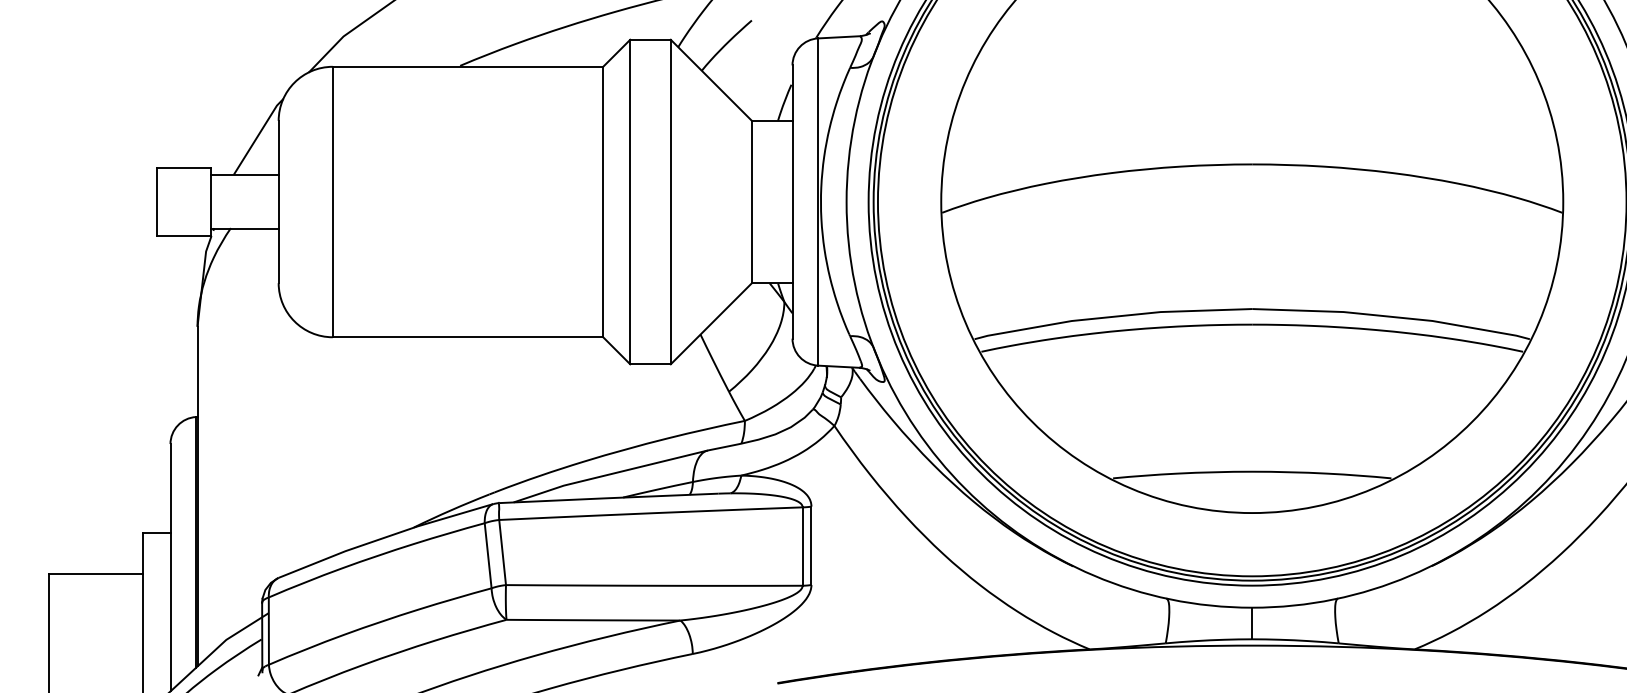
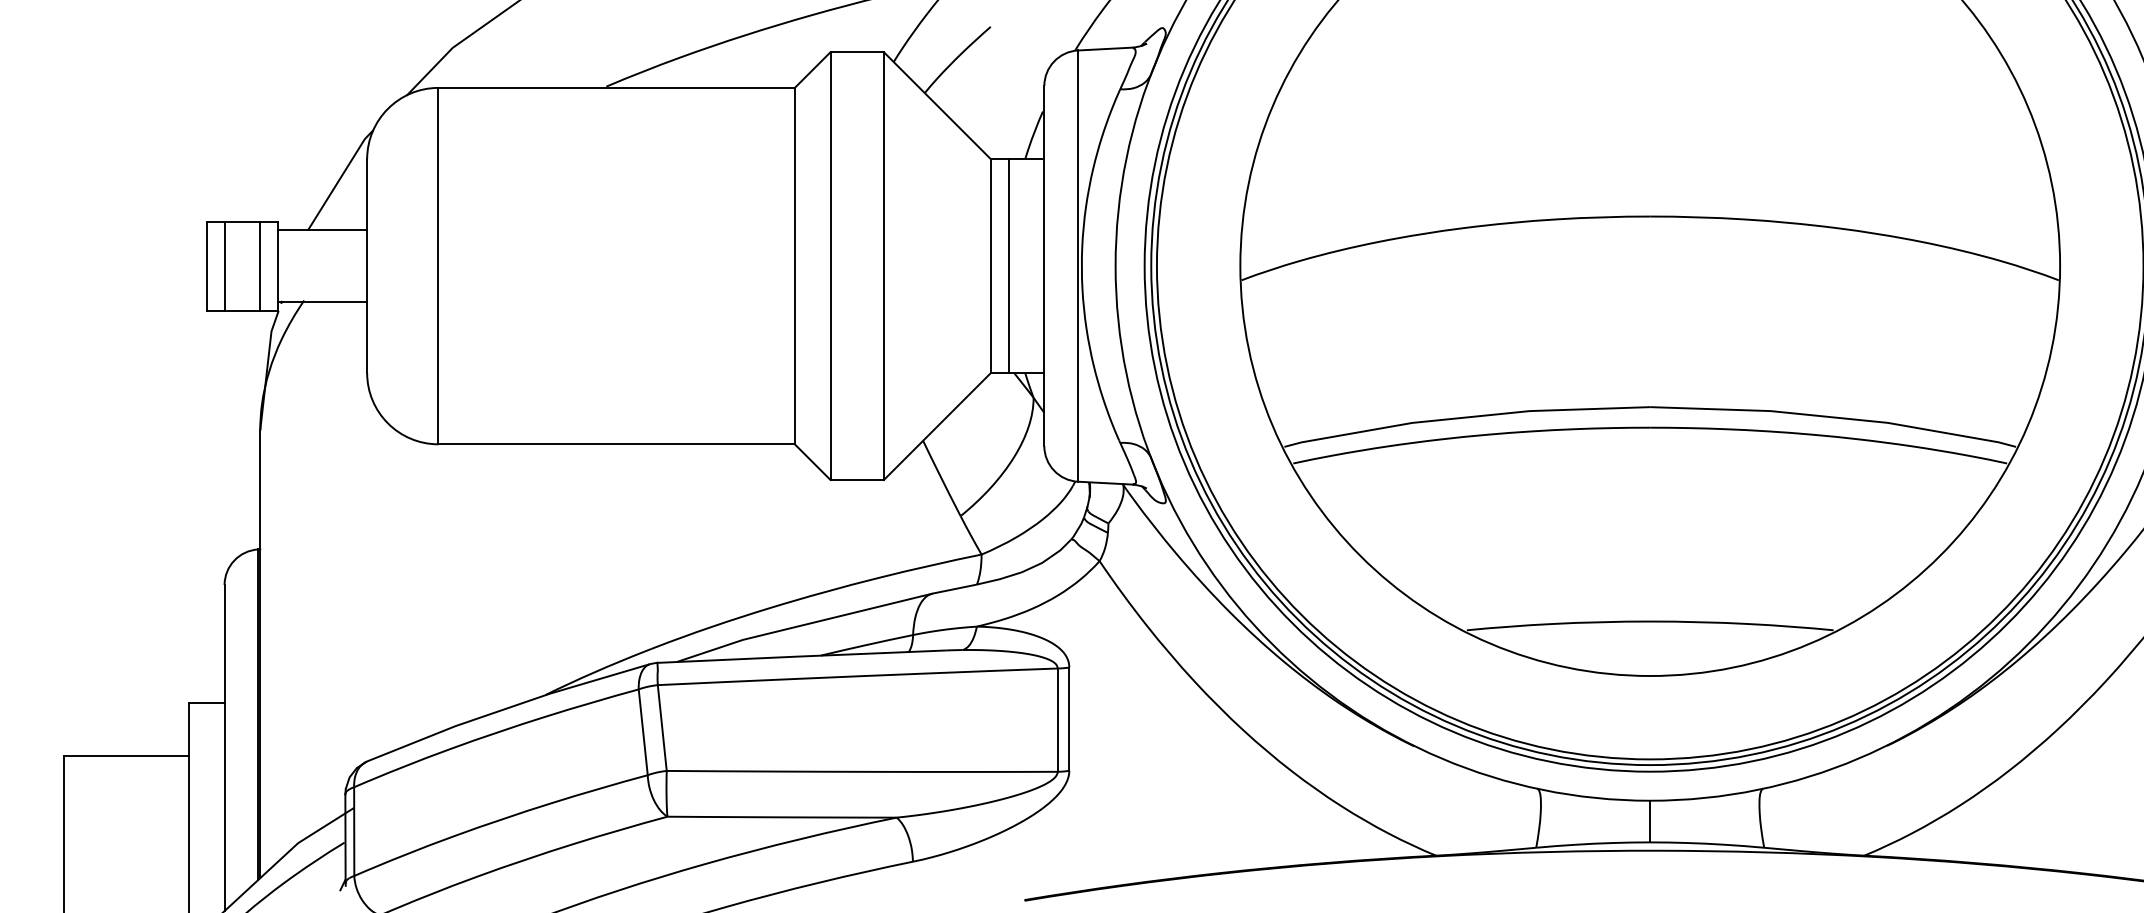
line: (170, 201) -> (224, 265), added
line: (197, 201) -> (260, 265), added
line: (765, 201) -> (1008, 265), added

